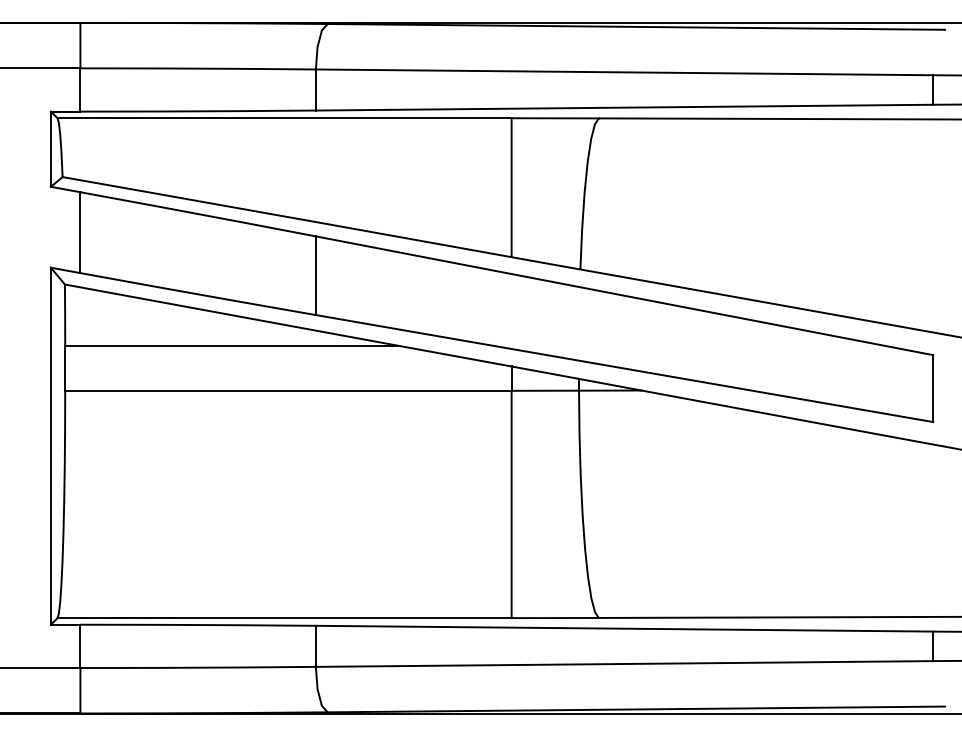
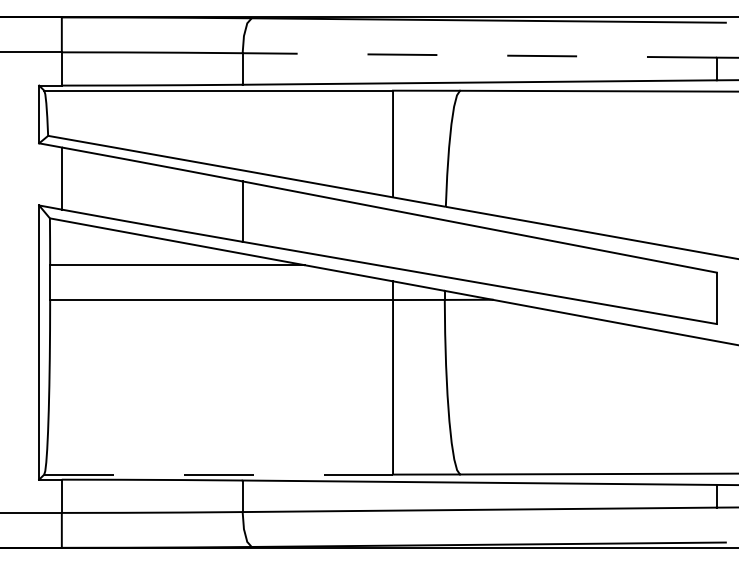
line: (624, 72) -> (479, 55), solid -> dashed
line: (285, 617) -> (219, 474), solid -> dashed

